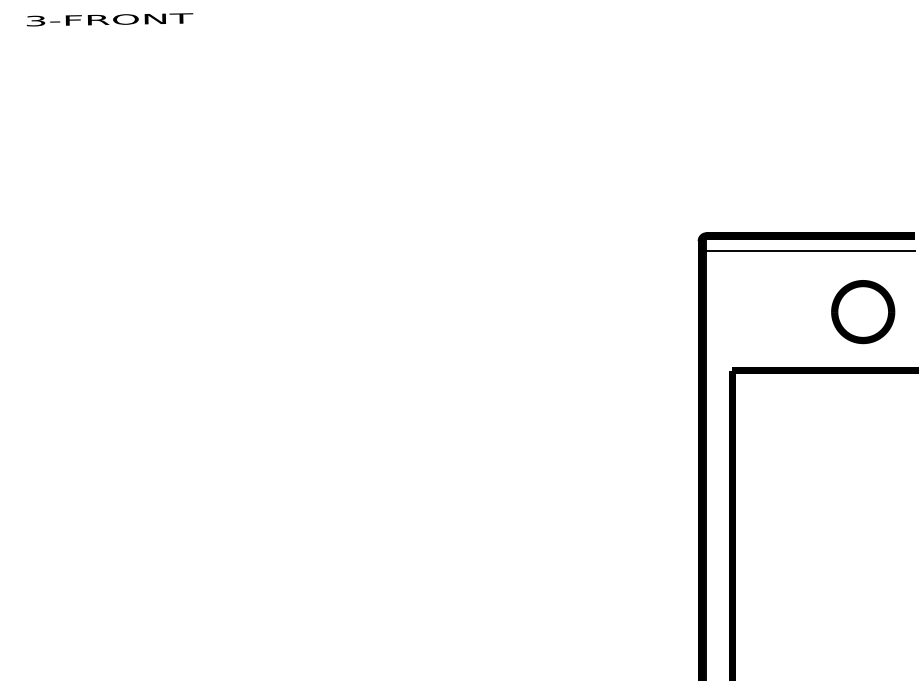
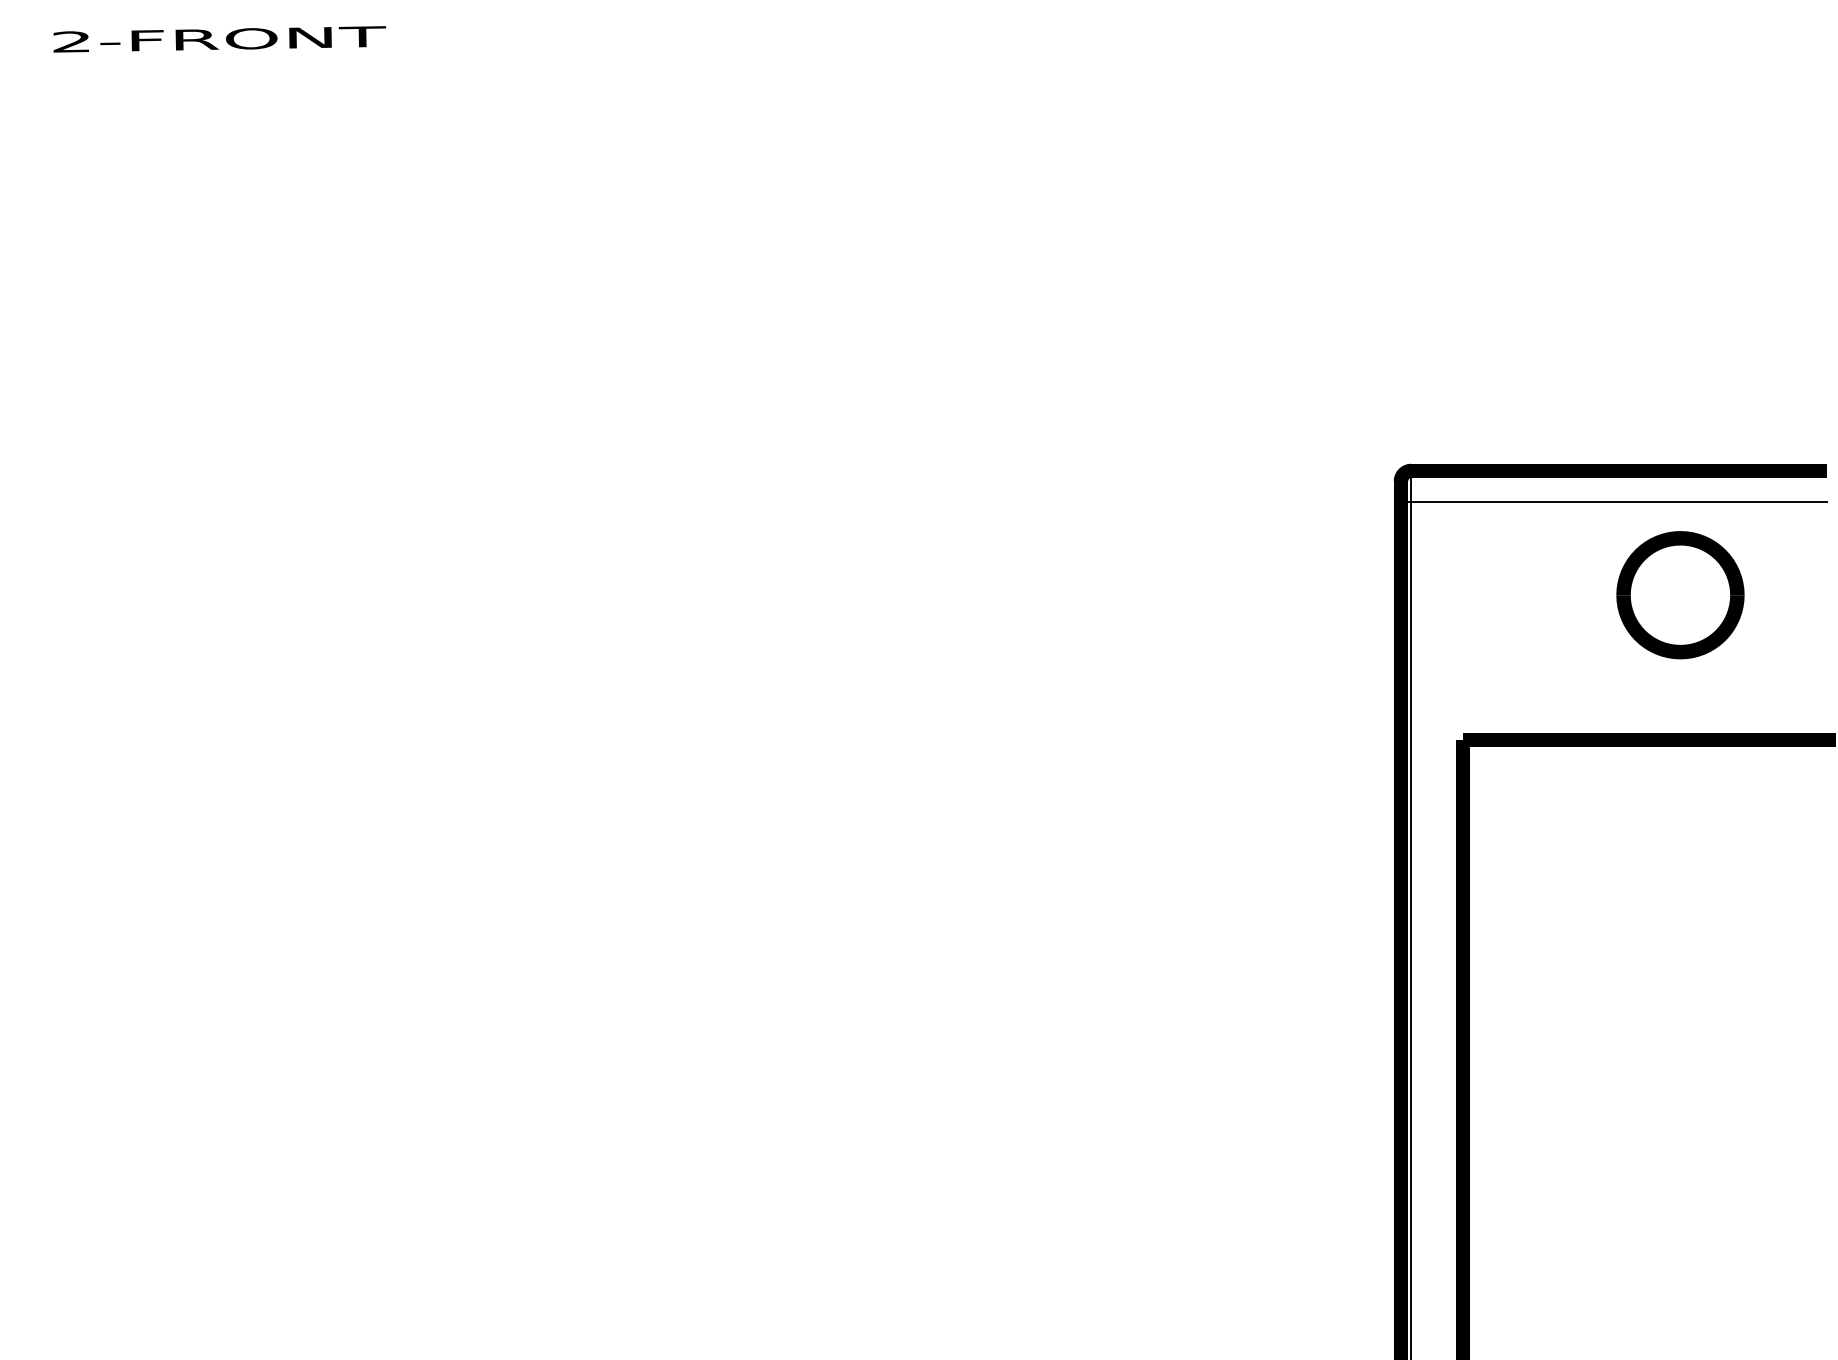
text: (35, 21) -> (71, 42), 3-FRONT -> 2-FRONT
part: (863, 312) -> (1681, 596), moved

